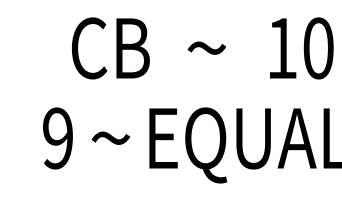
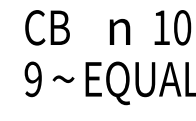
text: (110, 47) -> (47, 27), moved
text: (206, 54) -> (118, 31), ~ -> n

